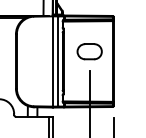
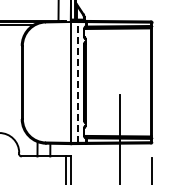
part: (89, 51) -> (120, 69), removed
line: (58, 60) -> (78, 81), solid -> dashed

